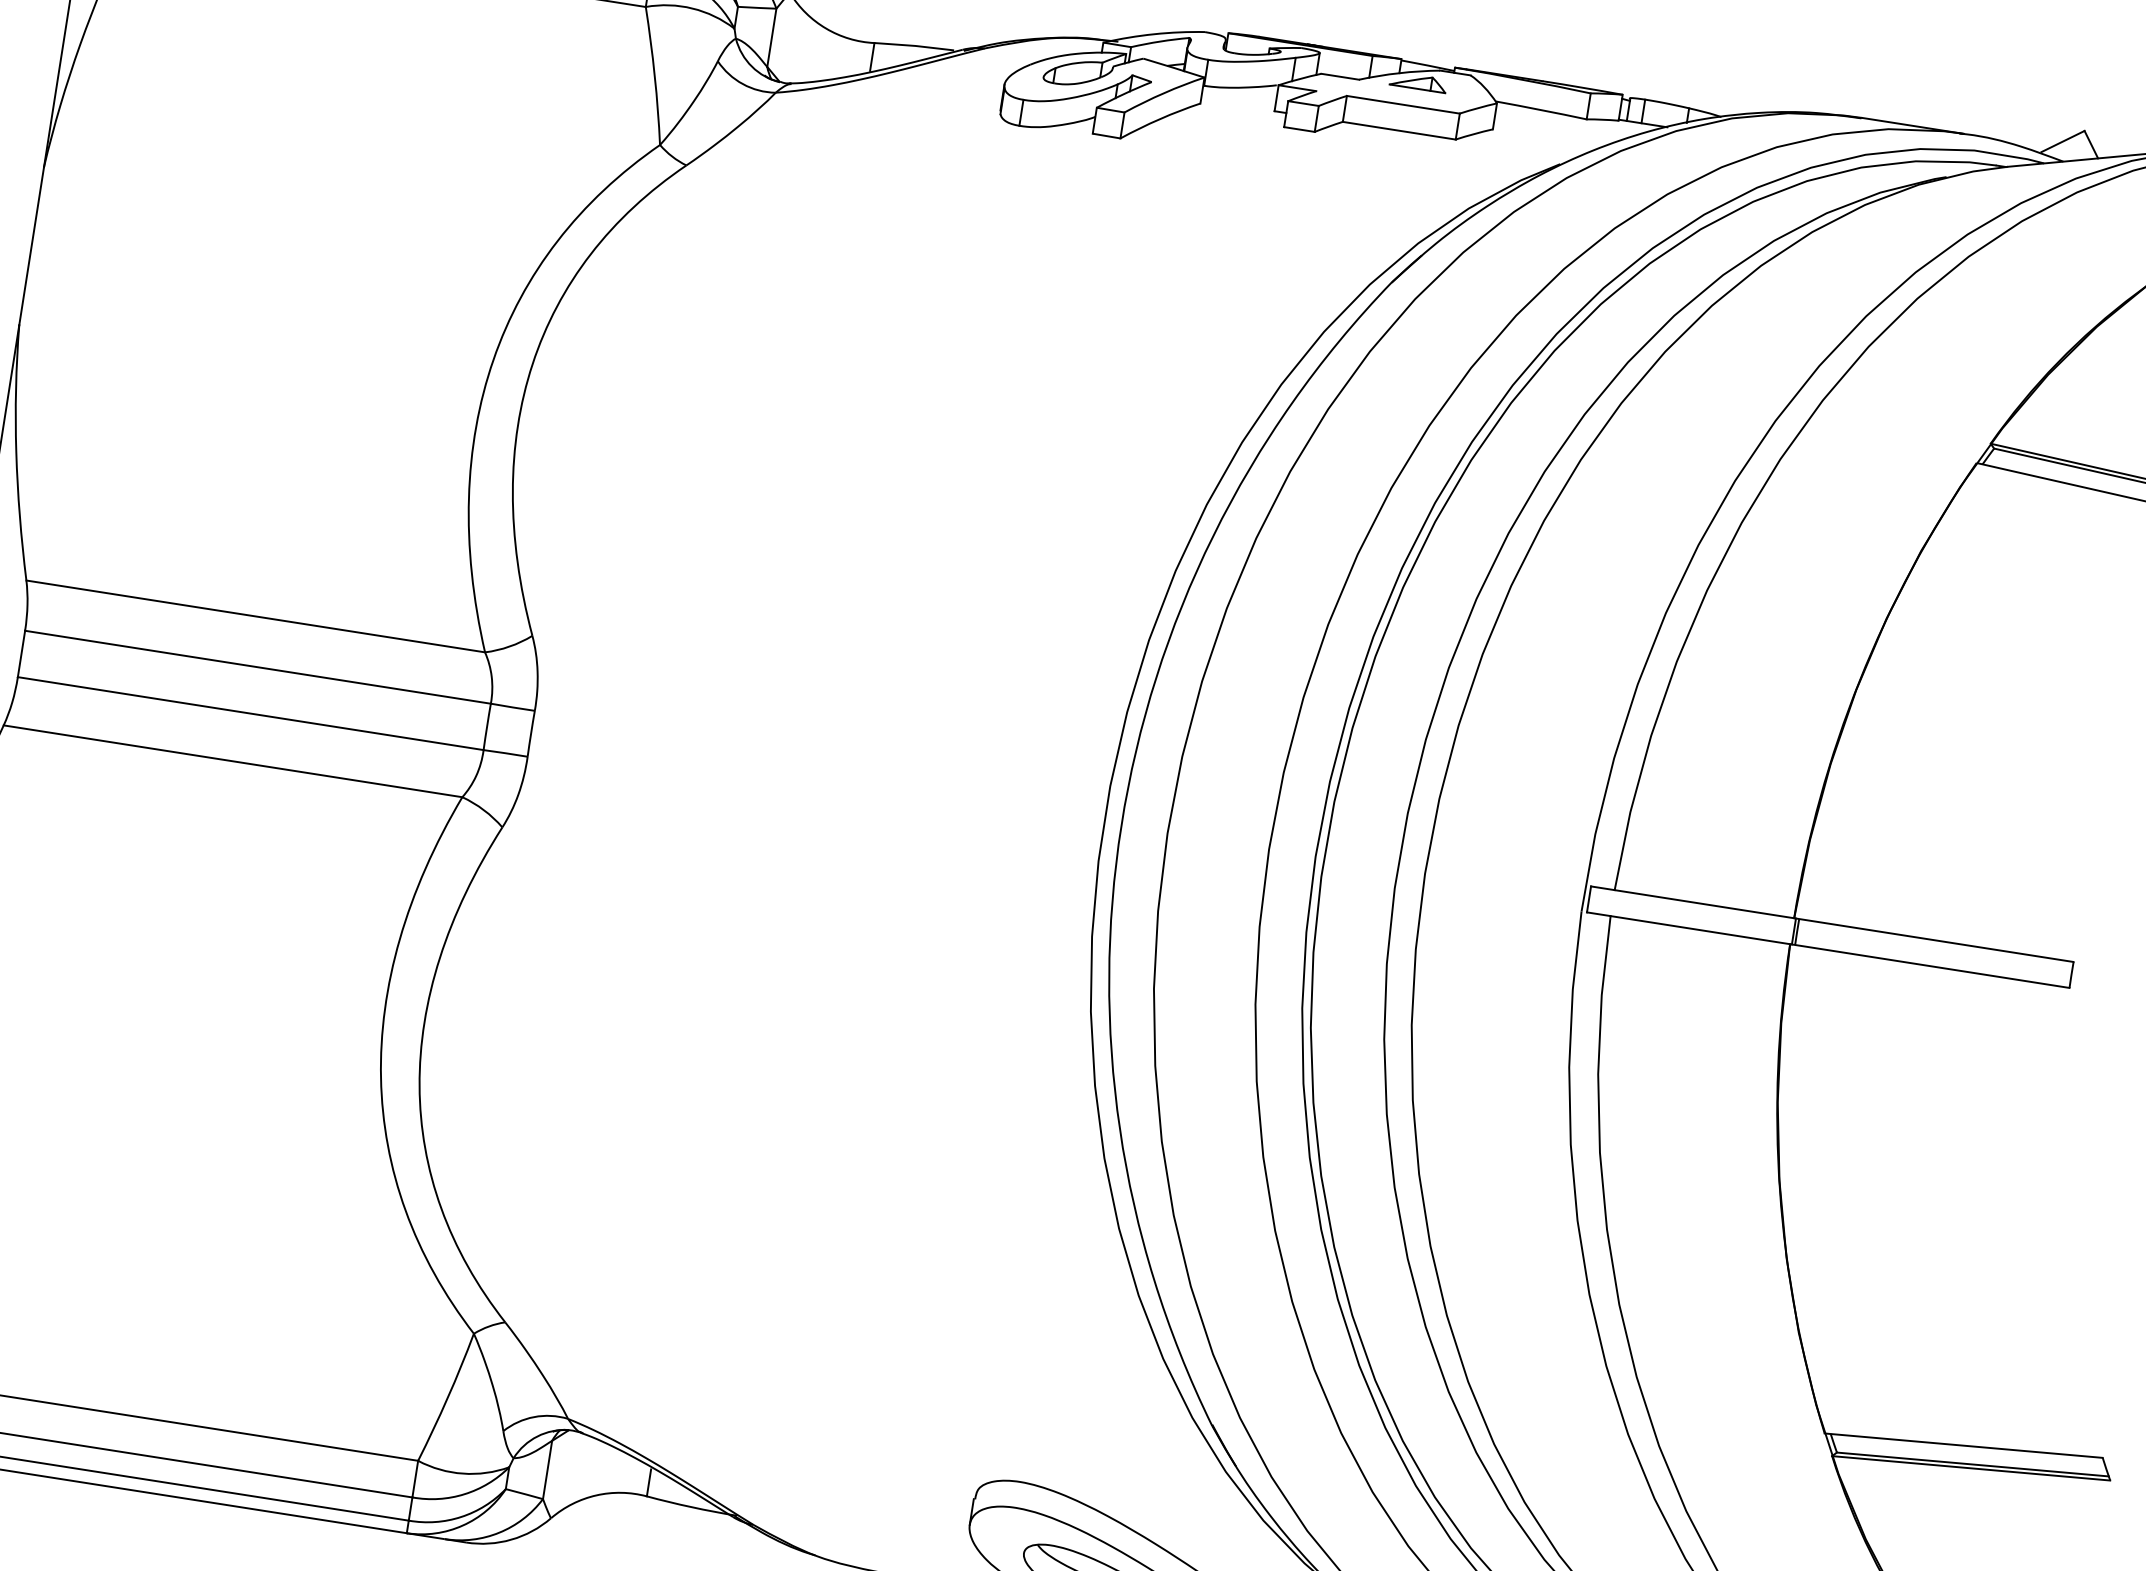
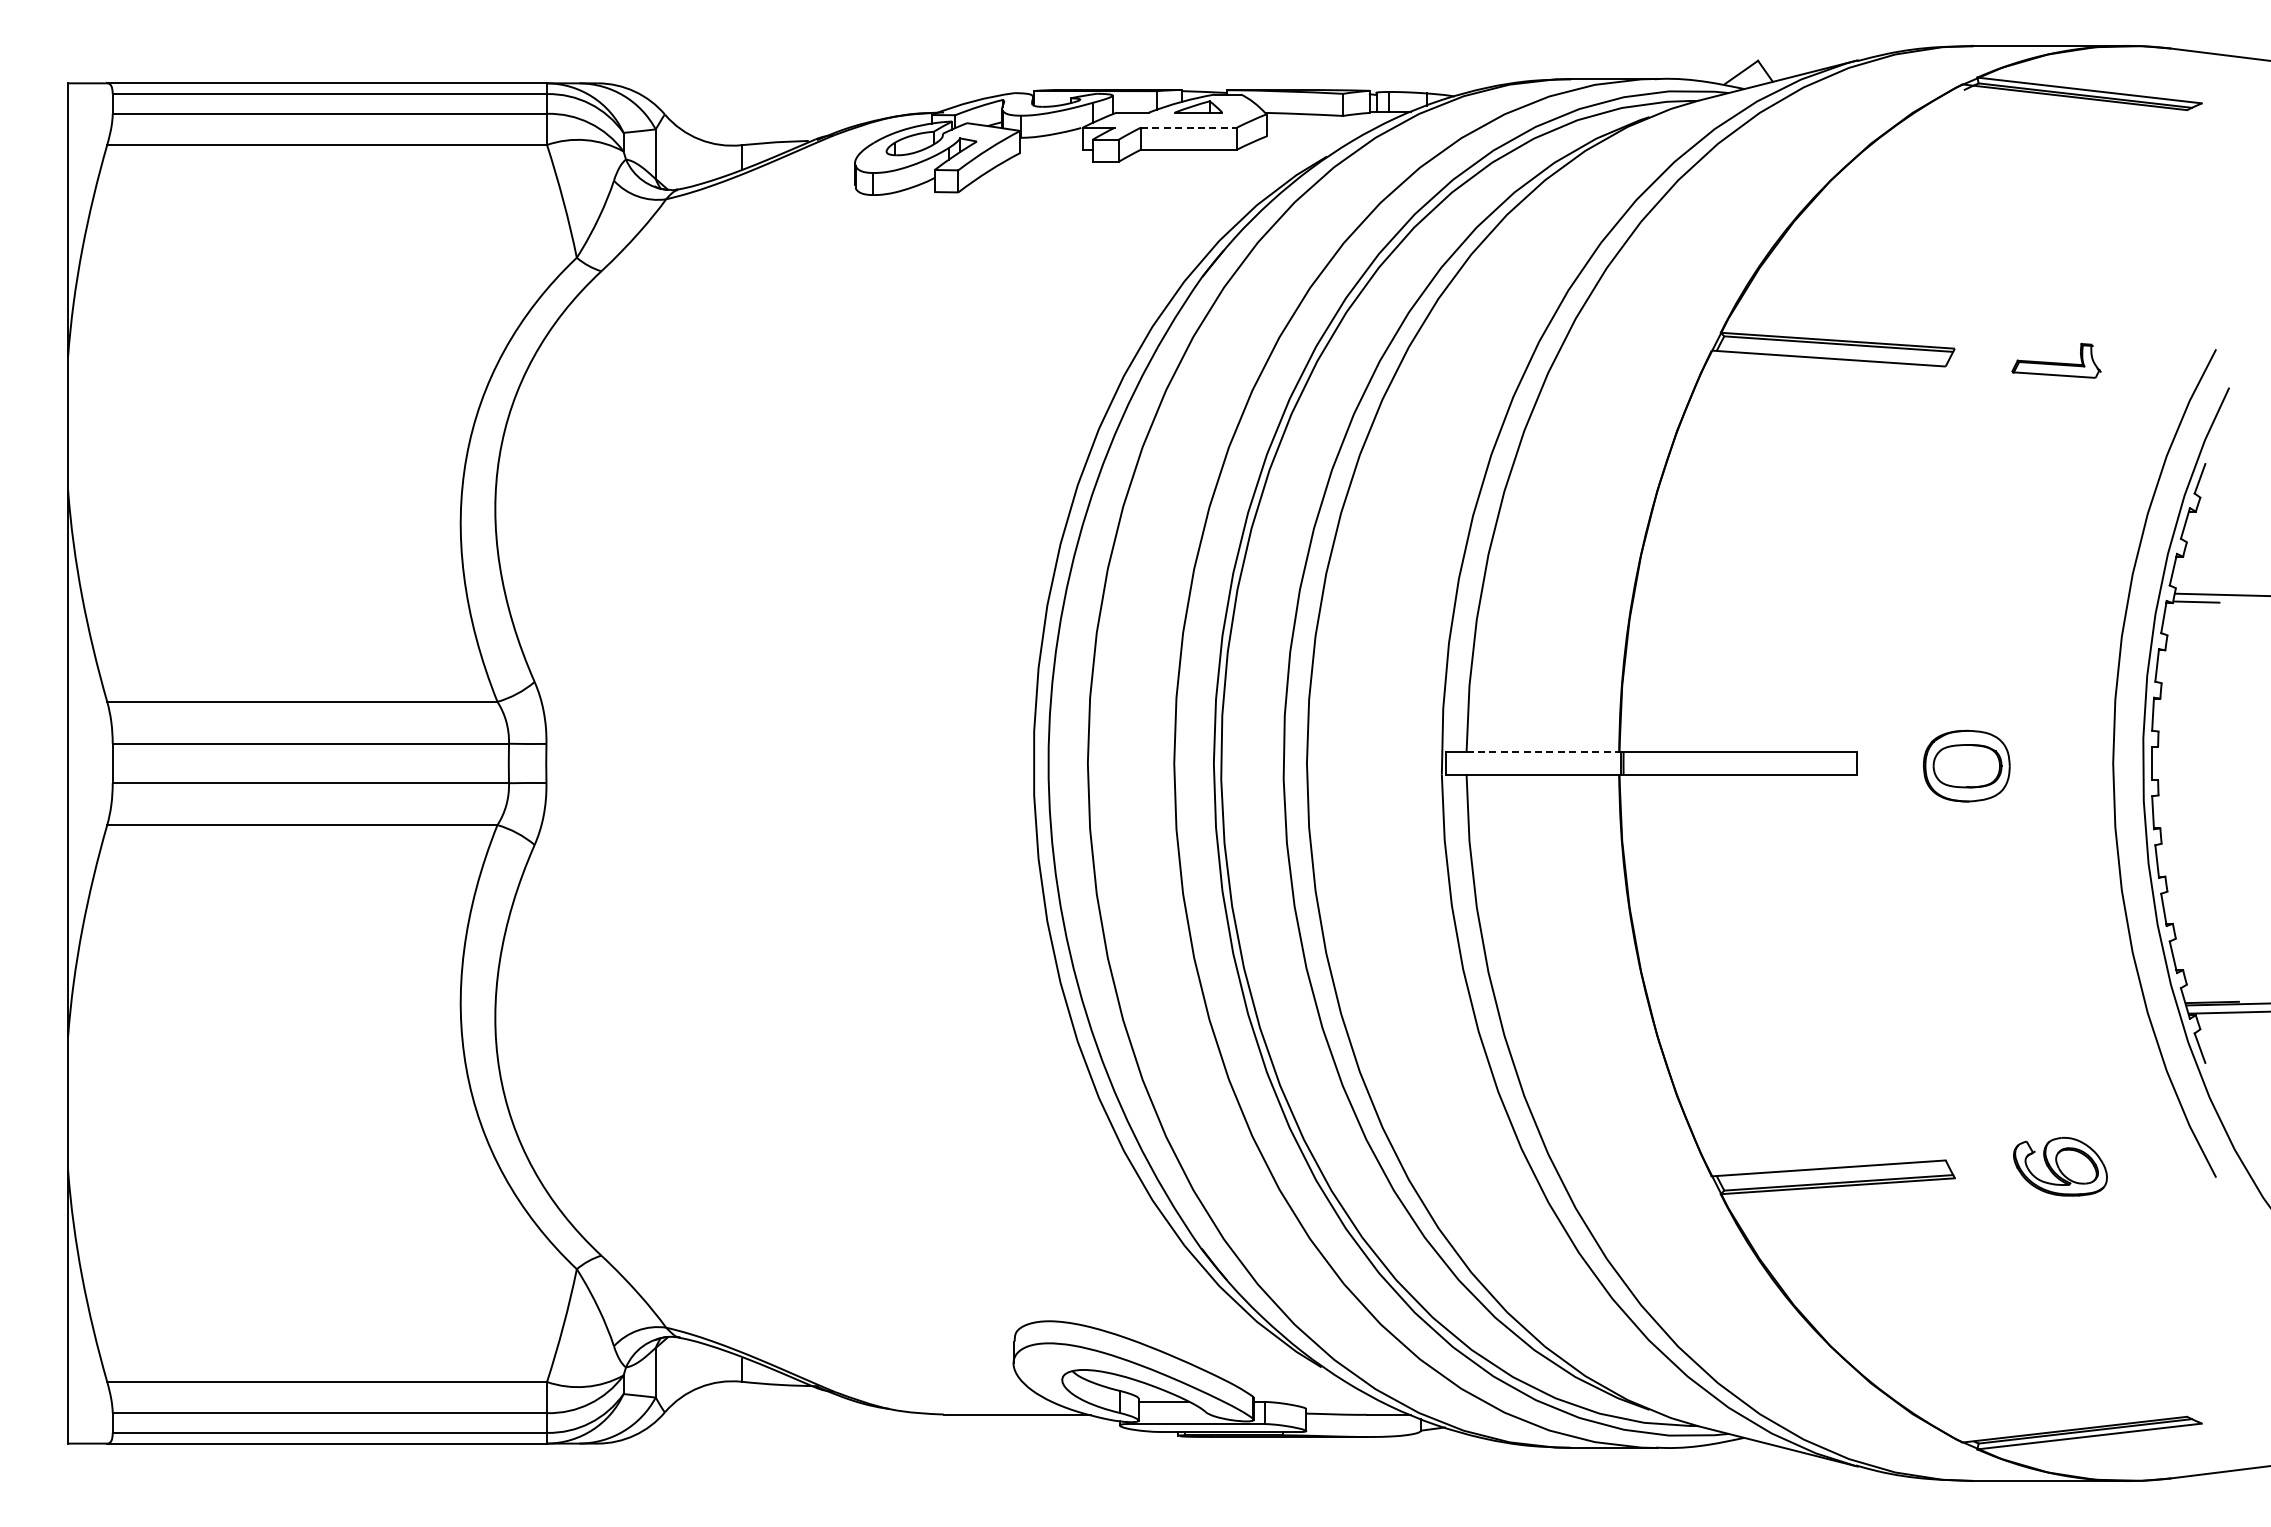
line: (1404, 104) -> (1189, 127), solid -> dashed
line: (1705, 904) -> (1543, 752), solid -> dashed

